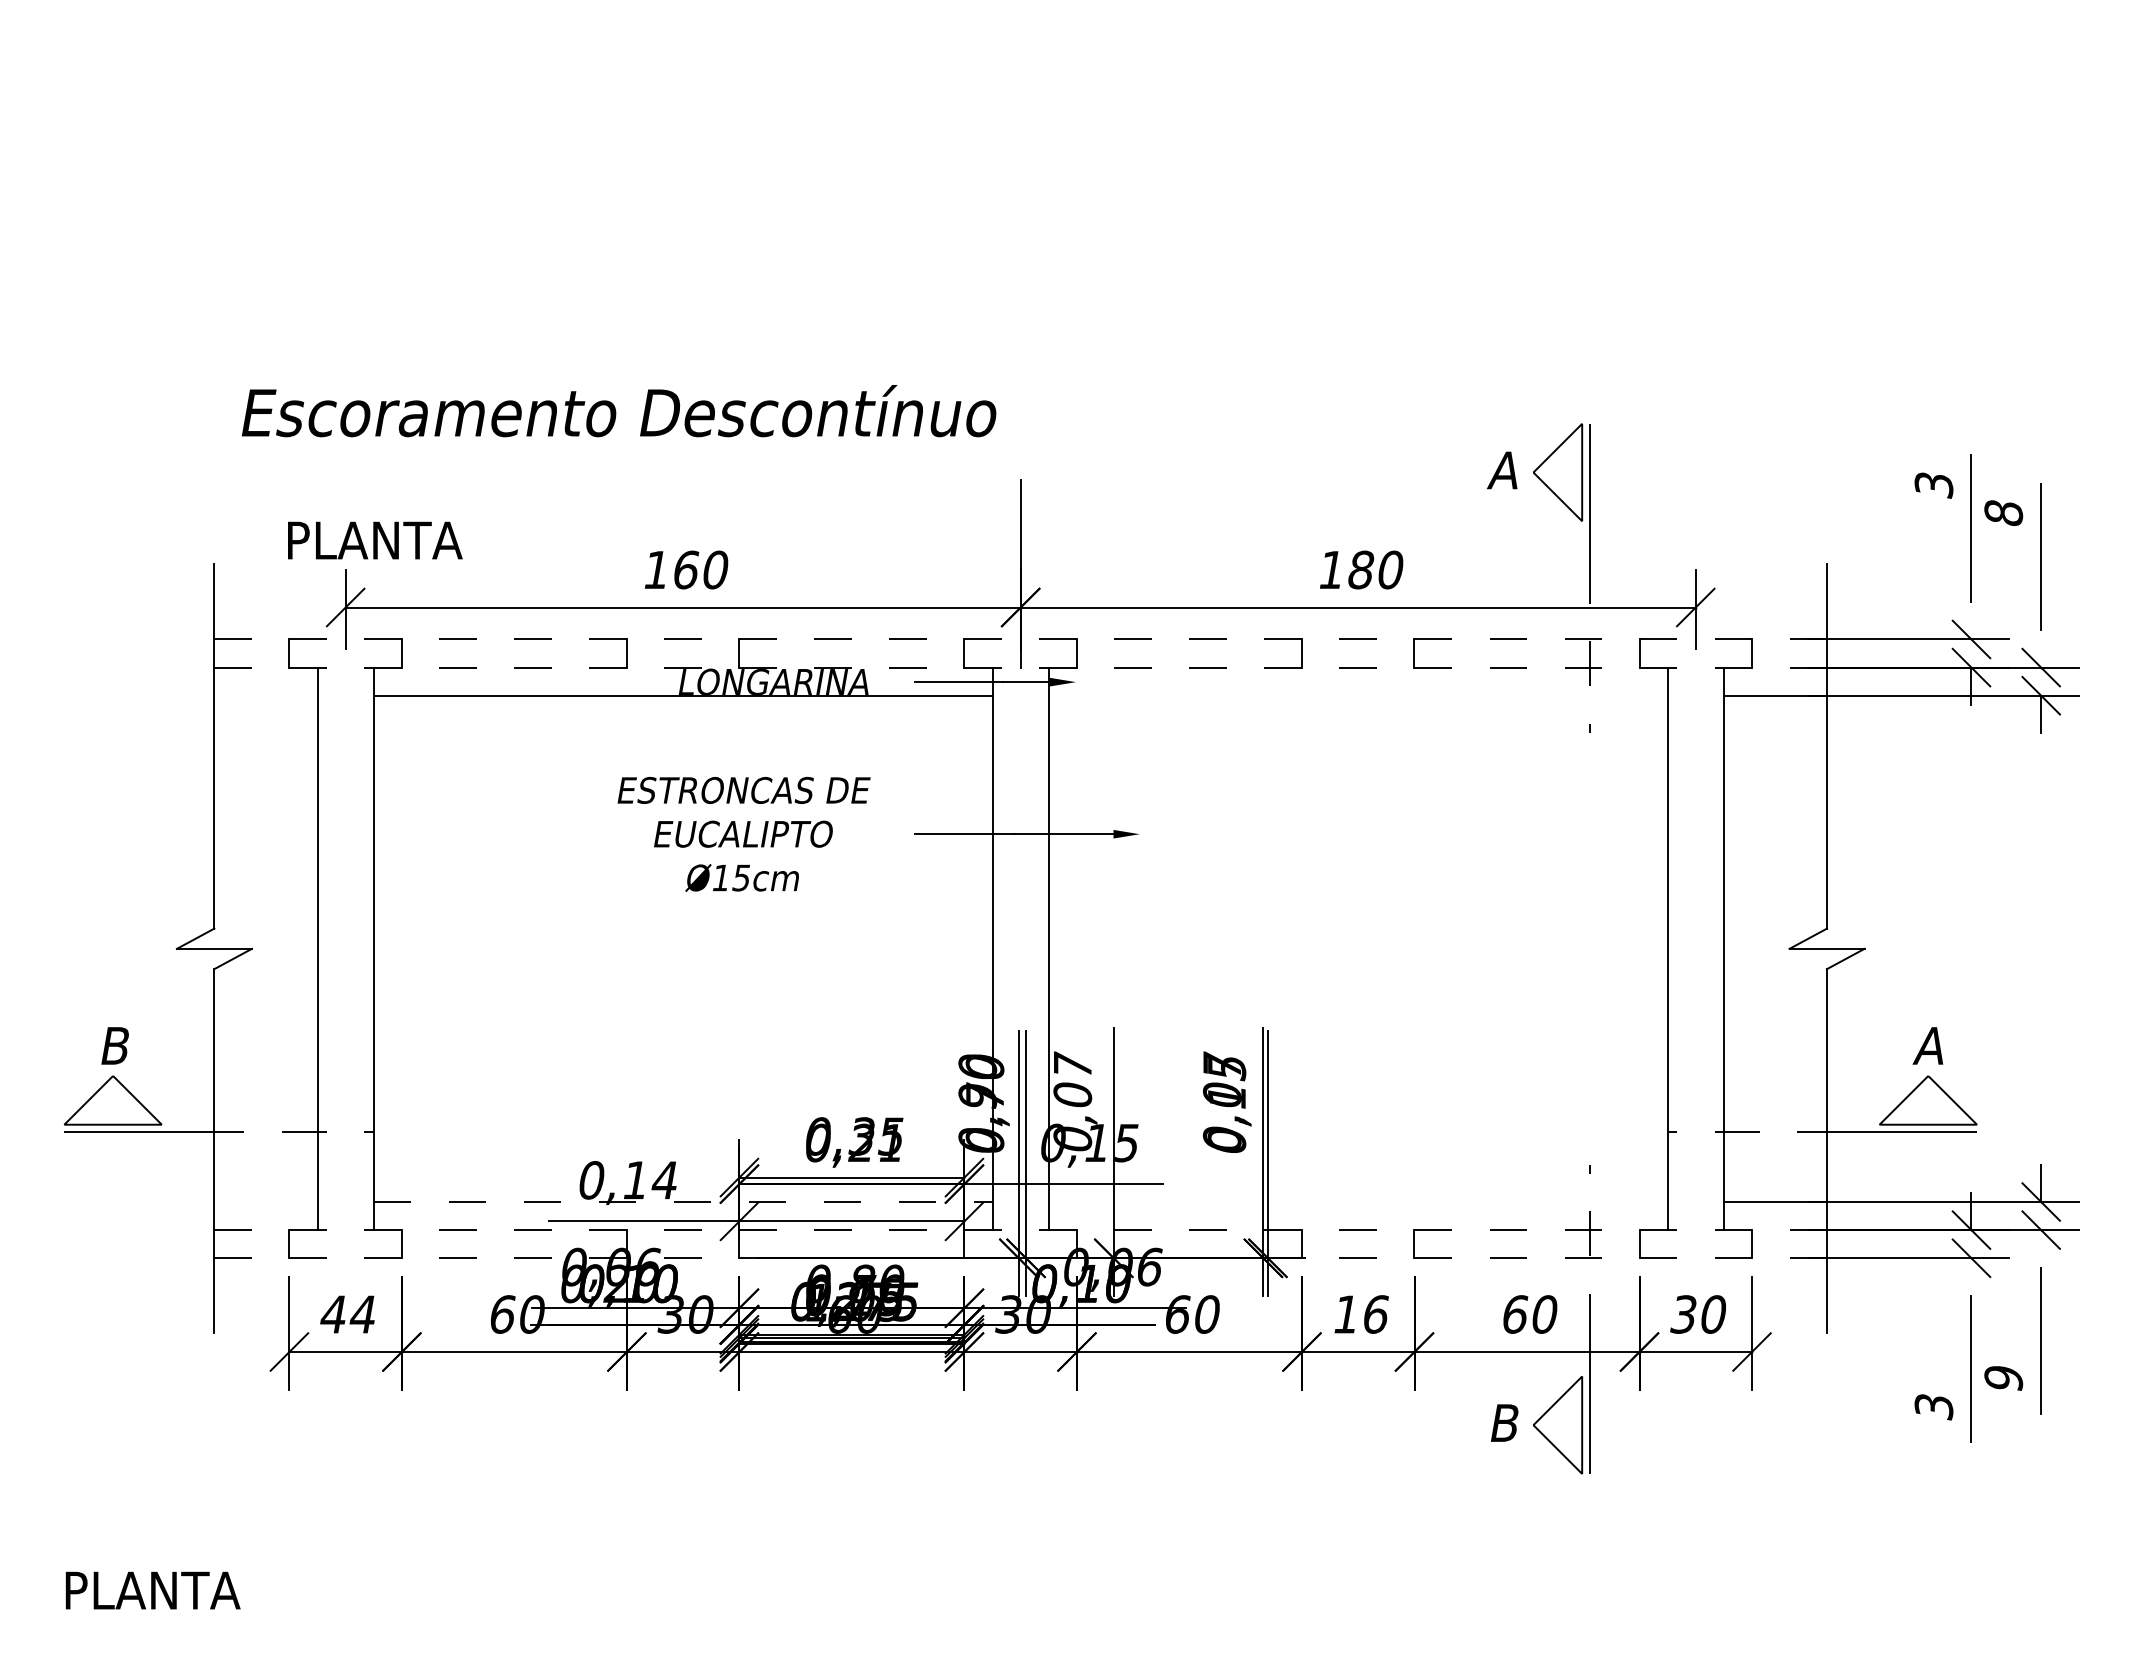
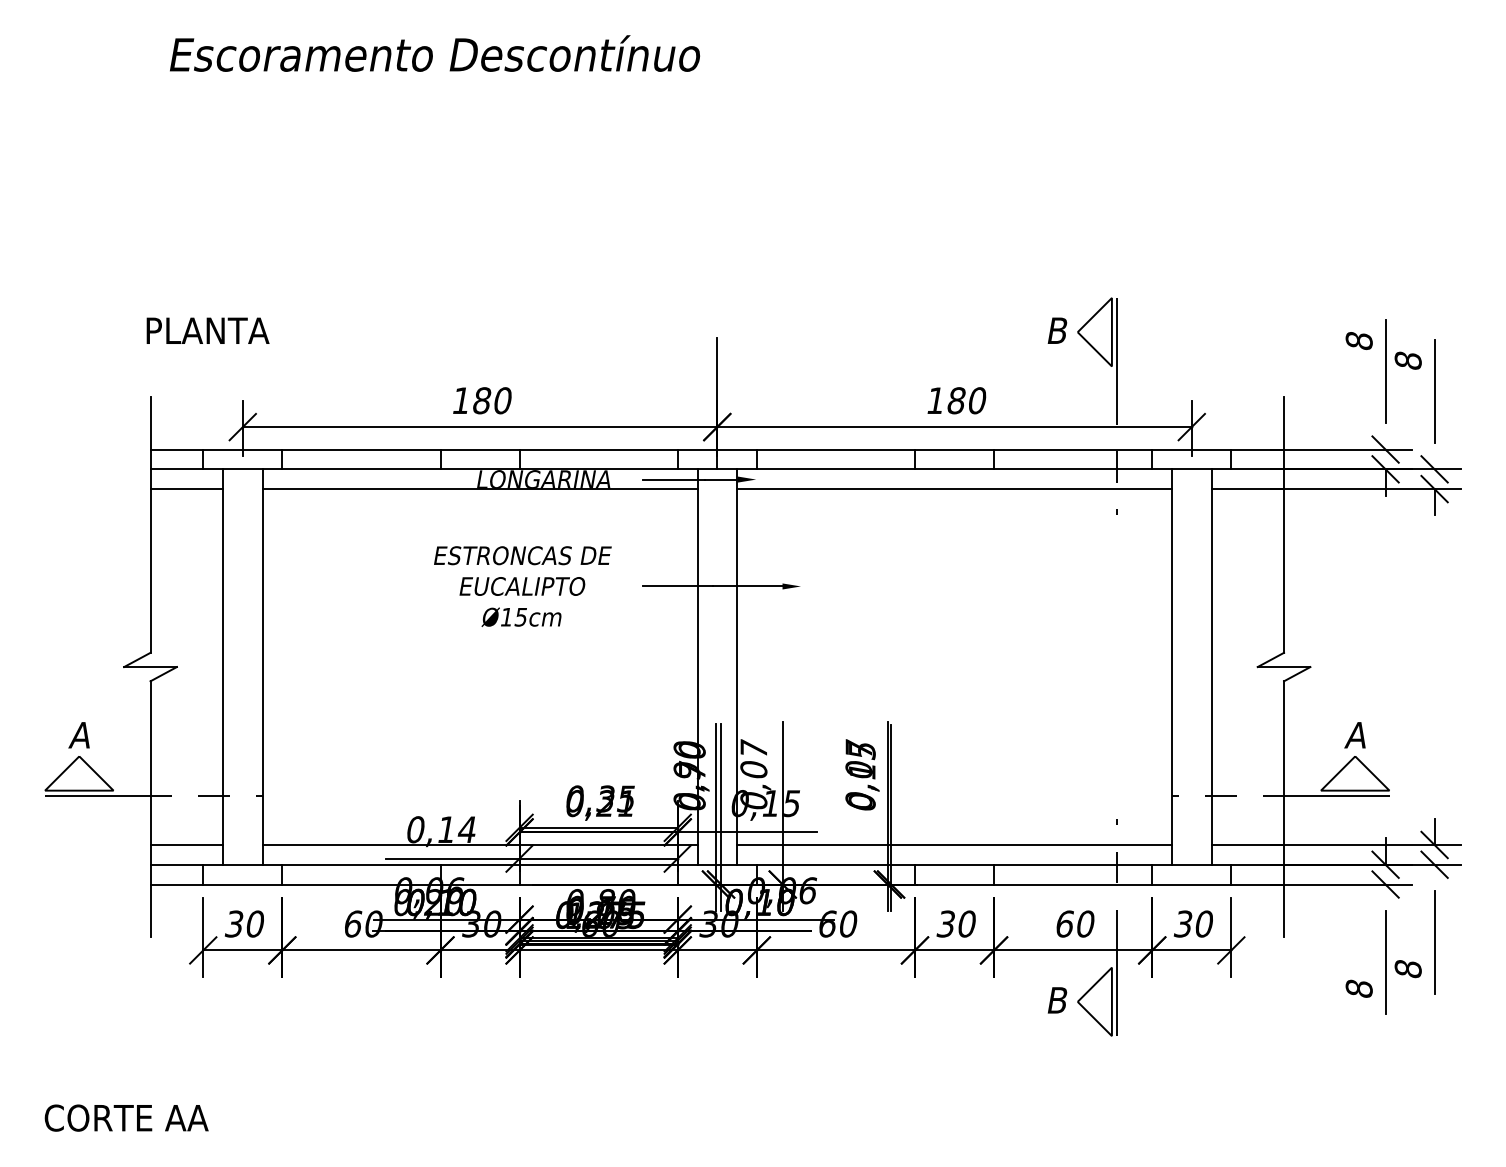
text: (619, 411) -> (435, 53), moved
text: (1502, 470) -> (1055, 330), A -> B
text: (1933, 485) -> (1358, 341), 3 -> 8
text: (375, 540) -> (208, 330), moved
text: (686, 569) -> (482, 400), 160 -> 180
line: (1021, 639) -> (717, 449), dashed -> solid
line: (1021, 667) -> (717, 469), dashed -> solid
line: (265, 695) -> (186, 488), added
line: (1357, 695) -> (954, 488), added
text: (112, 1045) -> (78, 734), B -> A
line: (265, 1202) -> (186, 845), added
line: (683, 1202) -> (480, 845), dashed -> solid
line: (1357, 1202) -> (954, 845), added
line: (1021, 1230) -> (717, 865), dashed -> solid
line: (1021, 1258) -> (717, 884), dashed -> solid
text: (347, 1314) -> (244, 924), 44 -> 30
text: (1360, 1314) -> (956, 924), 16 -> 30
text: (2003, 1378) -> (1408, 969), 9 -> 8
text: (1933, 1406) -> (1358, 988), 3 -> 8
text: (180, 1590) -> (126, 1118), PLANTA -> CORTE AA

